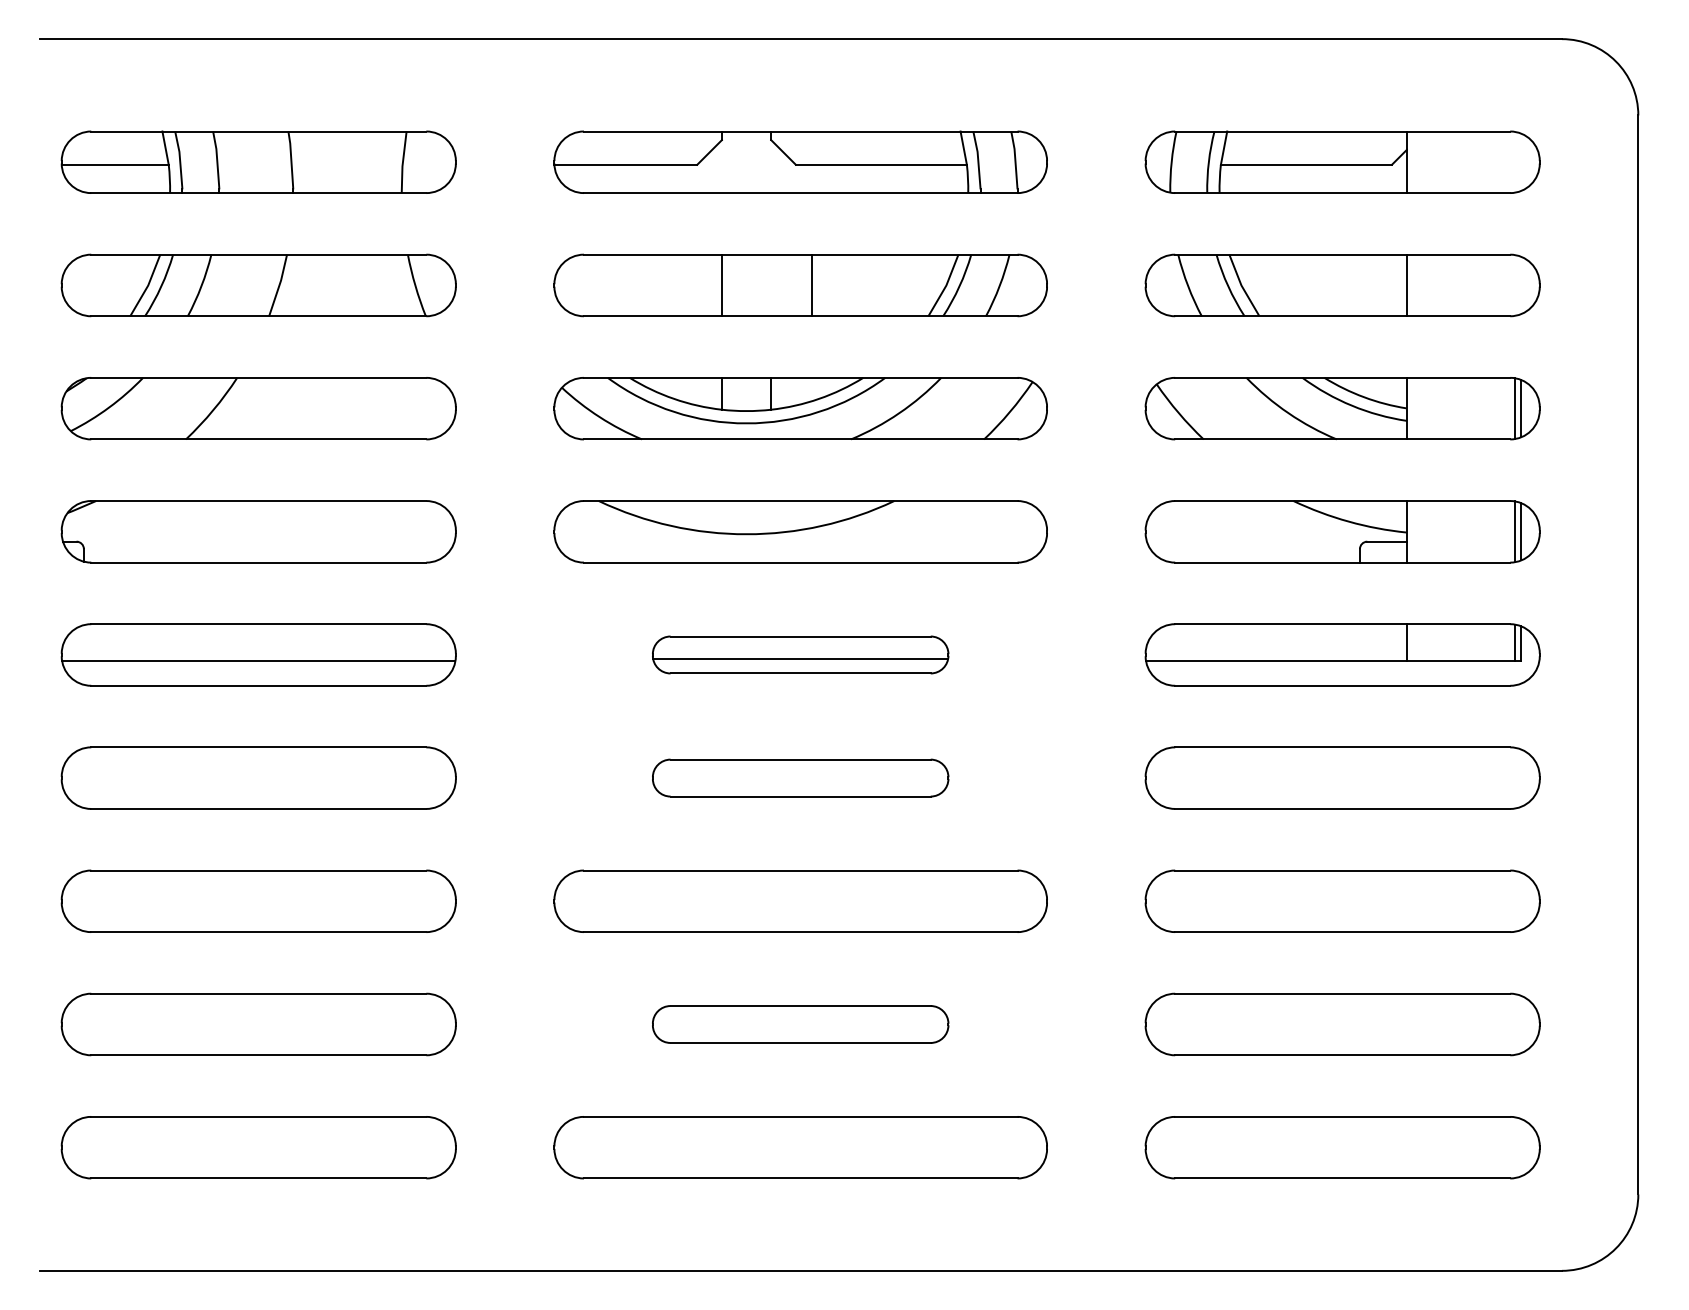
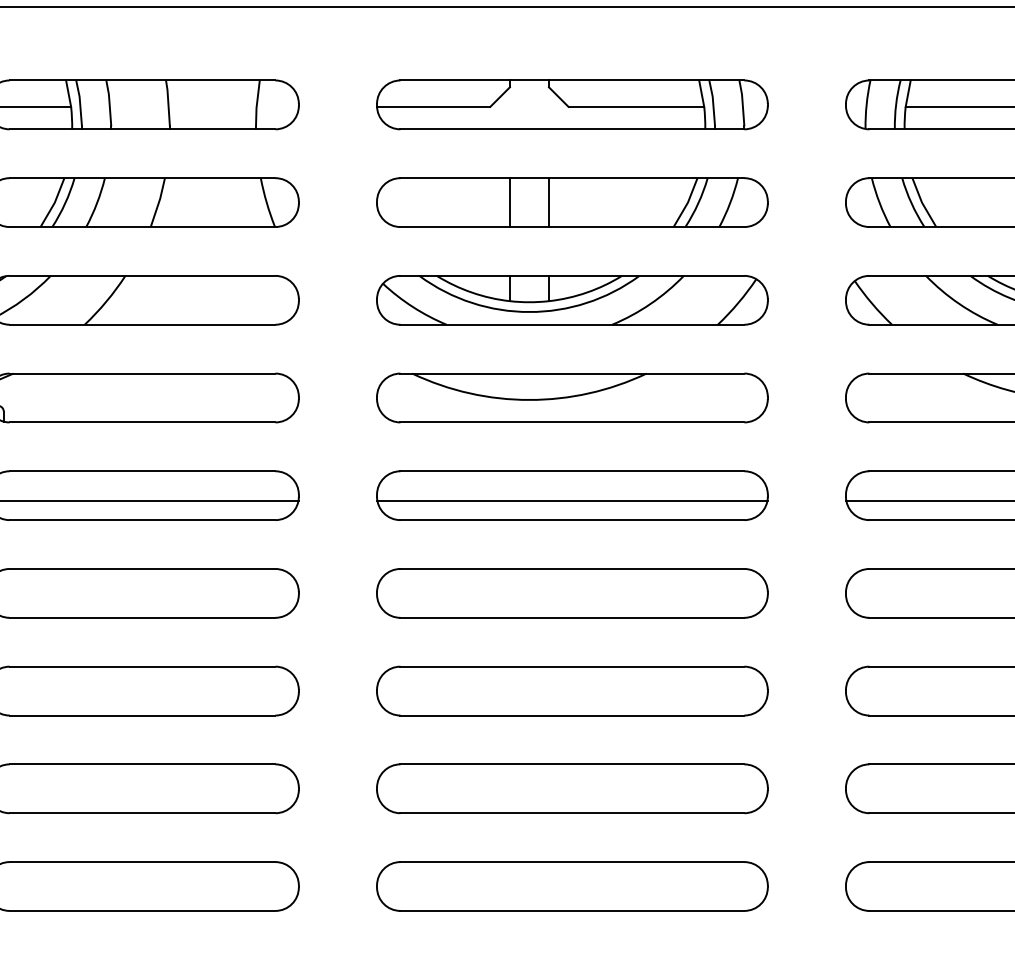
line: (812, 285) -> (549, 202), moved
part: (800, 654) -> (572, 495), size x1.67
part: (800, 777) -> (572, 592), size x1.67
part: (800, 1024) -> (572, 788), size x1.67

